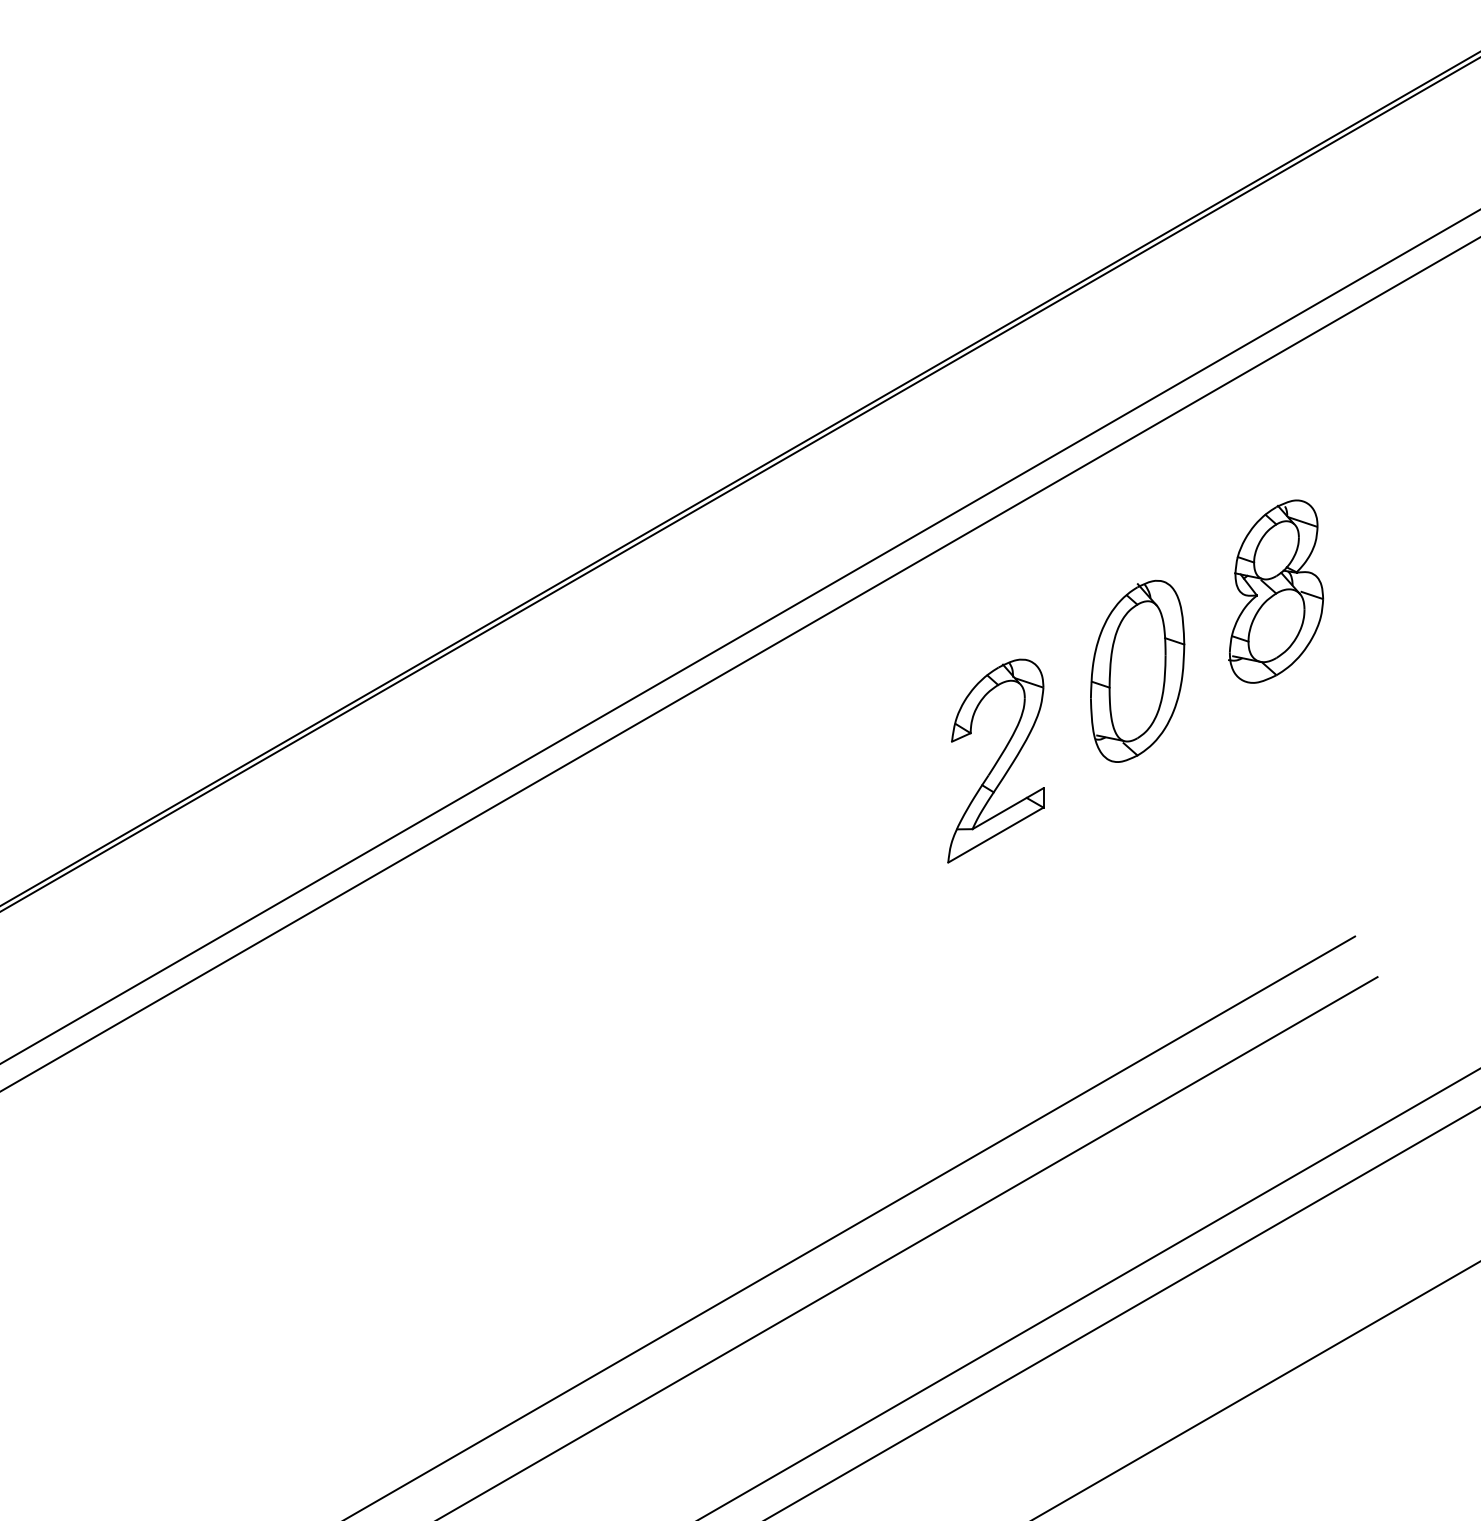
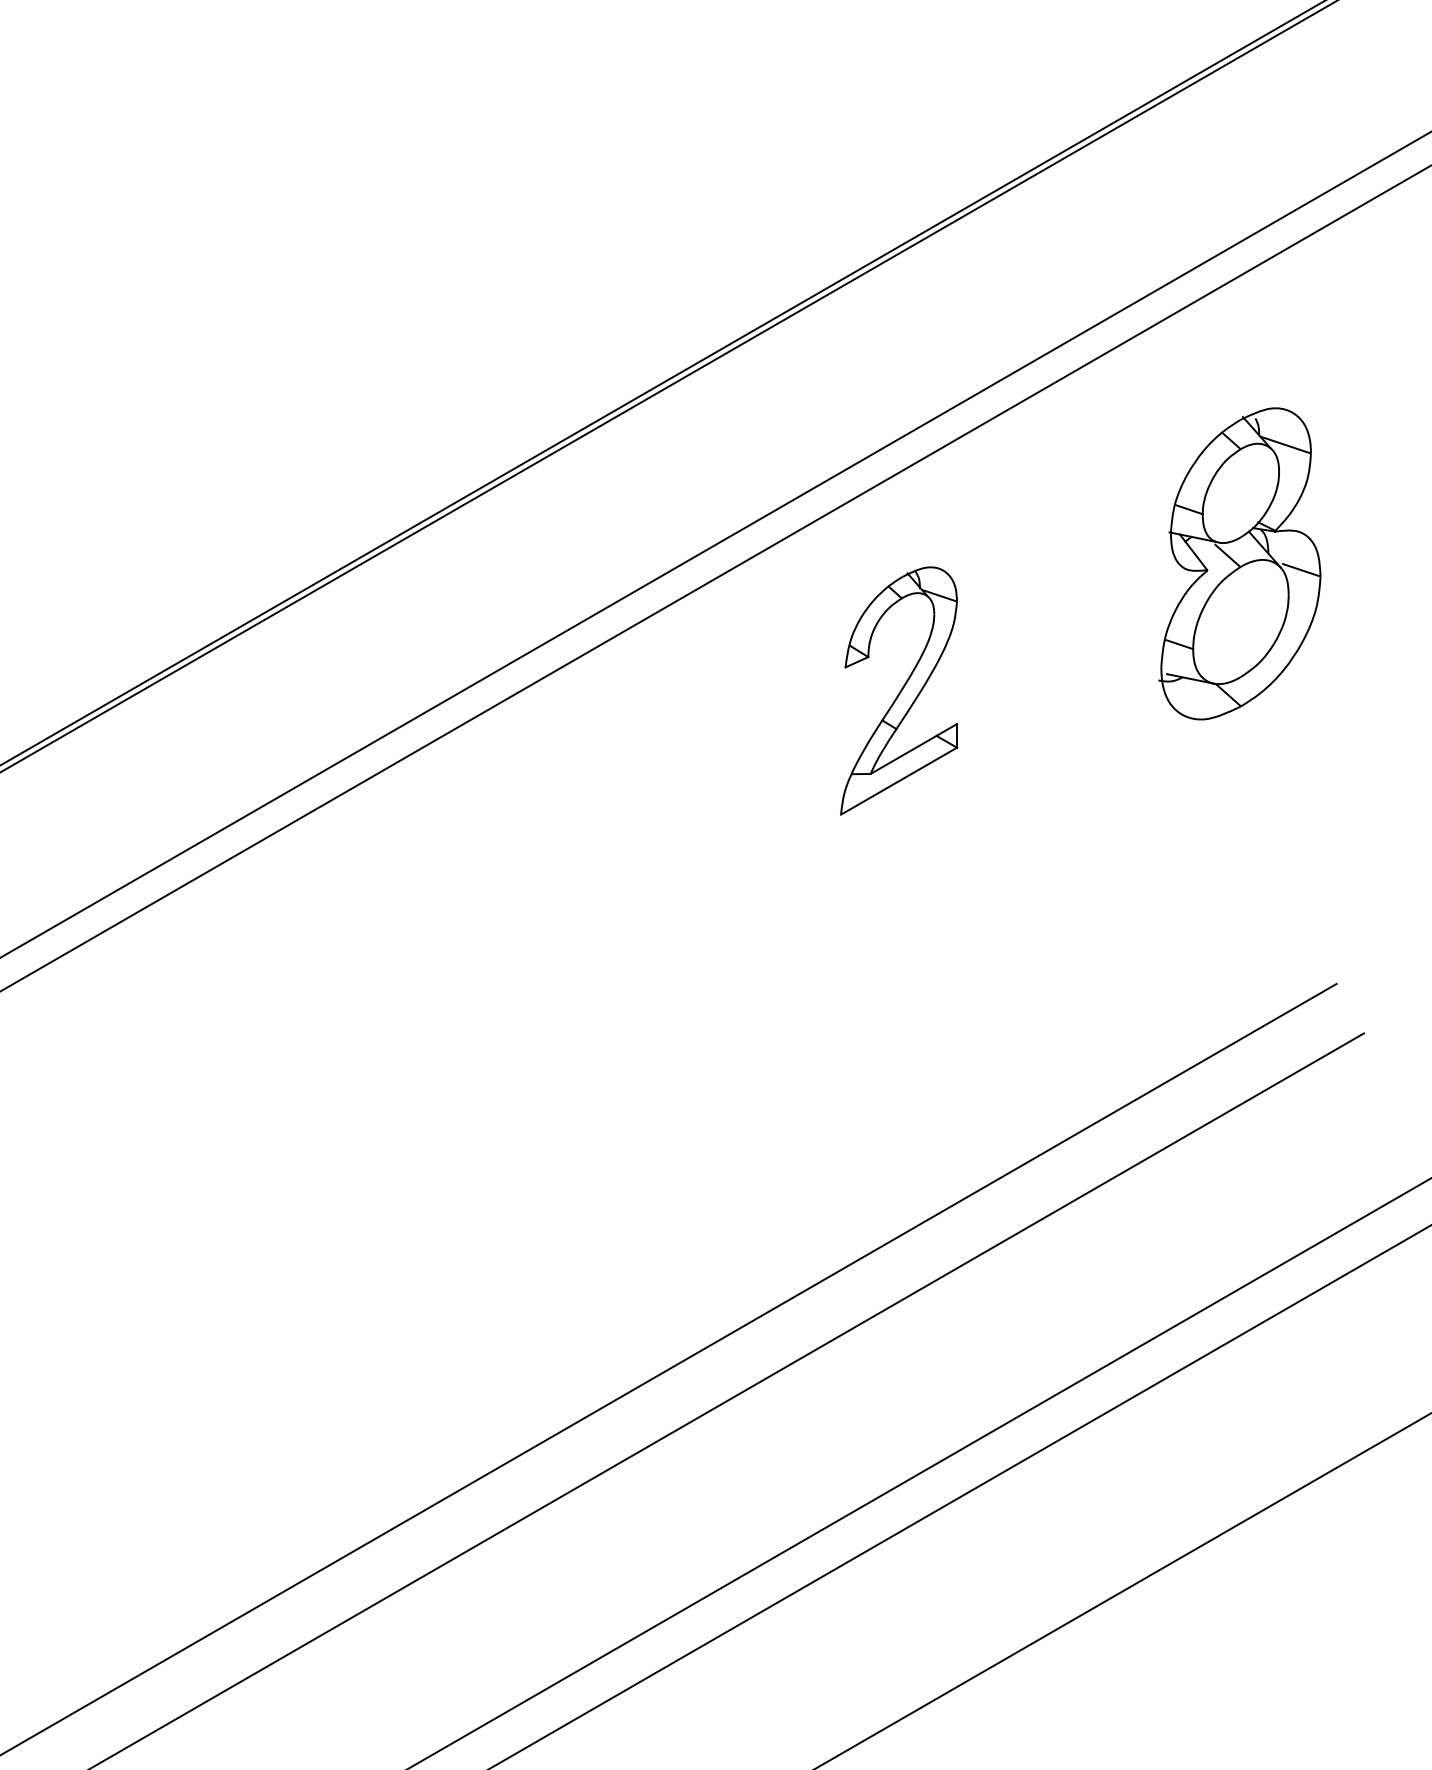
part: (1276, 591) -> (1240, 563), size x1.4
part: (1137, 670) -> (1071, 659), removed
part: (995, 760) -> (898, 690), moved

